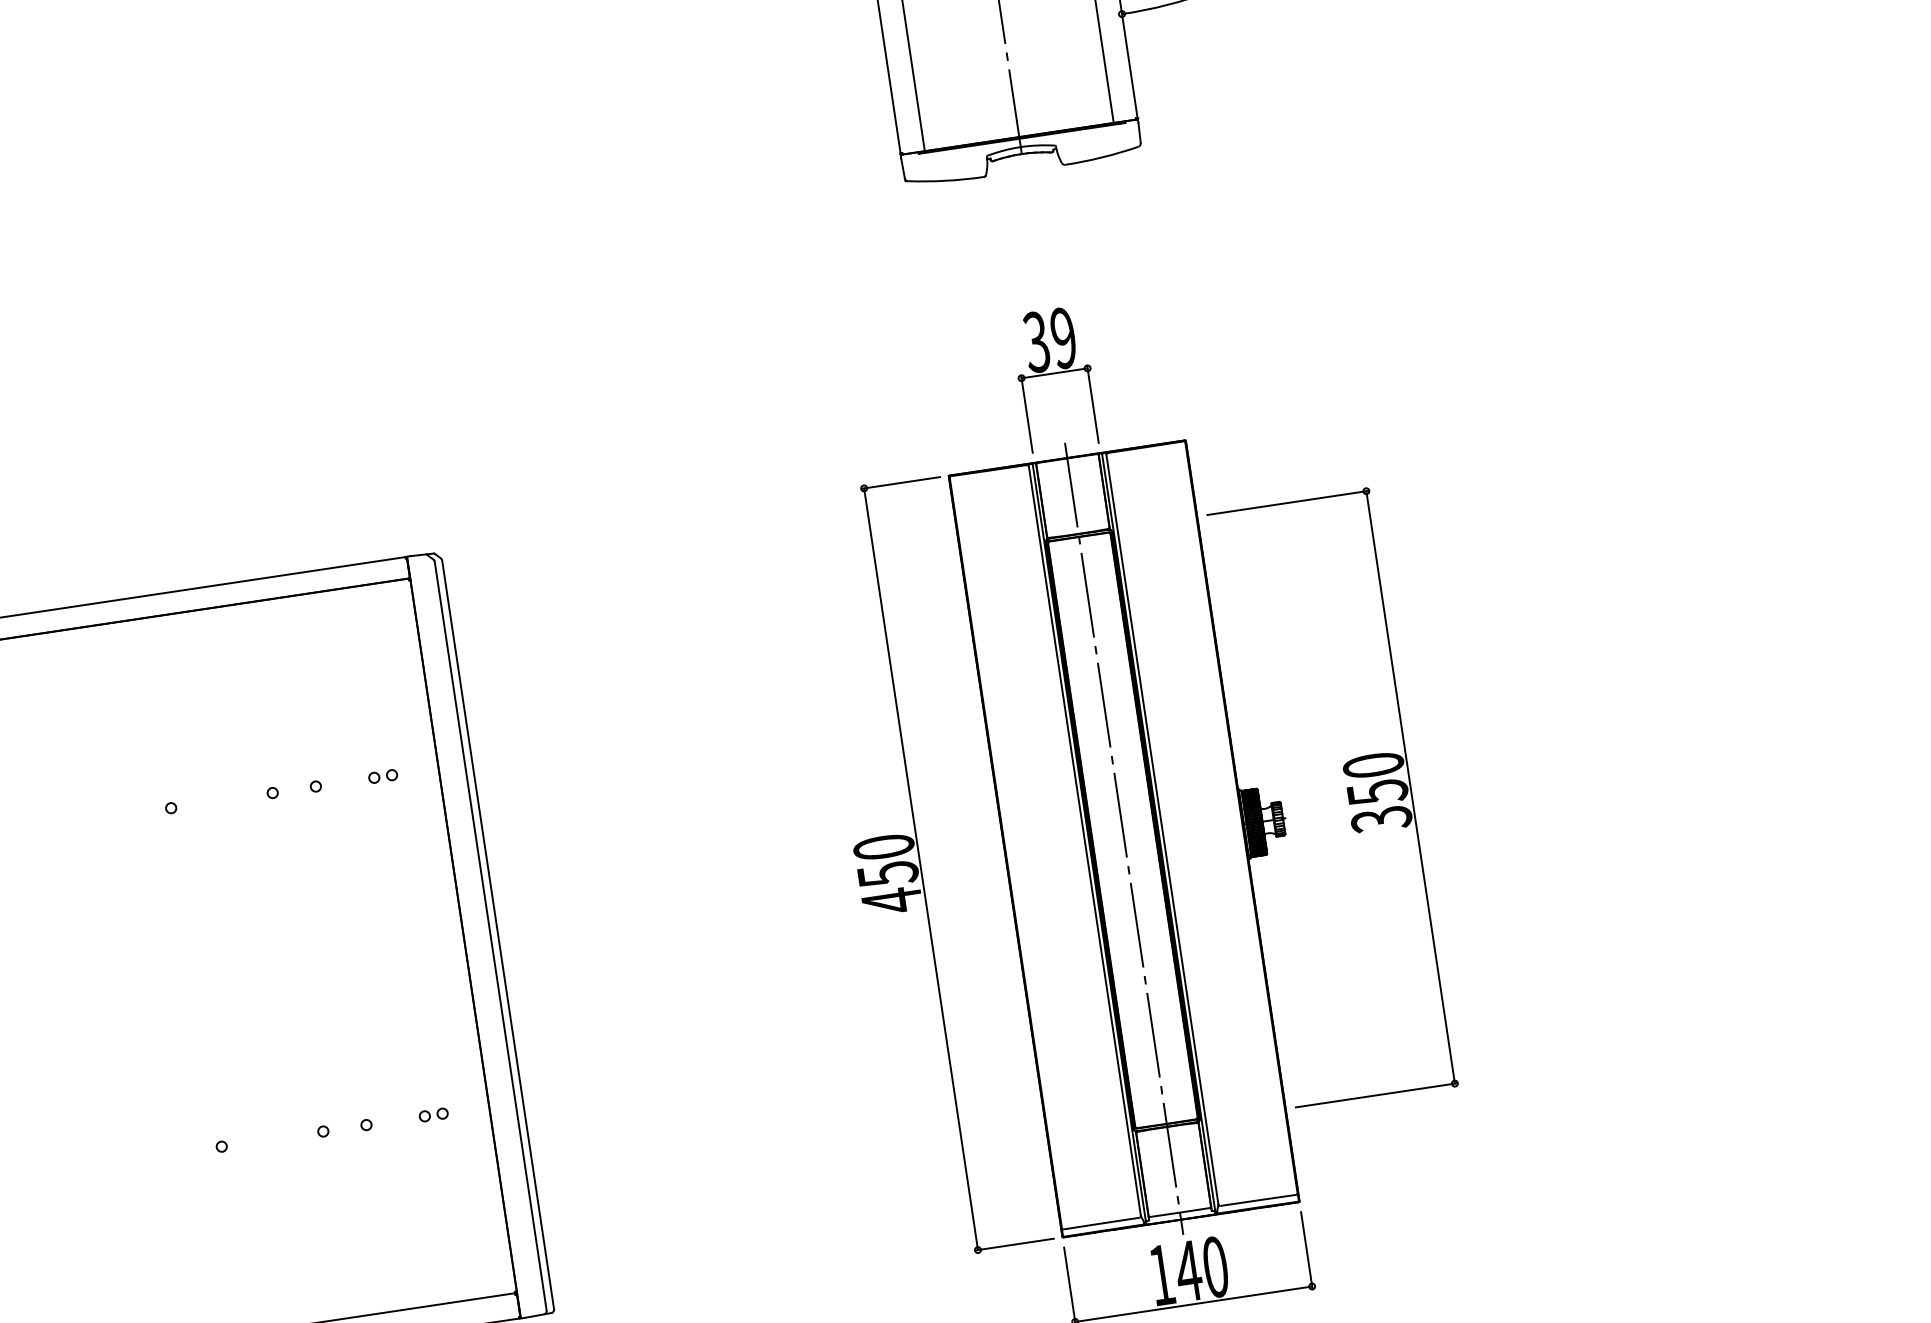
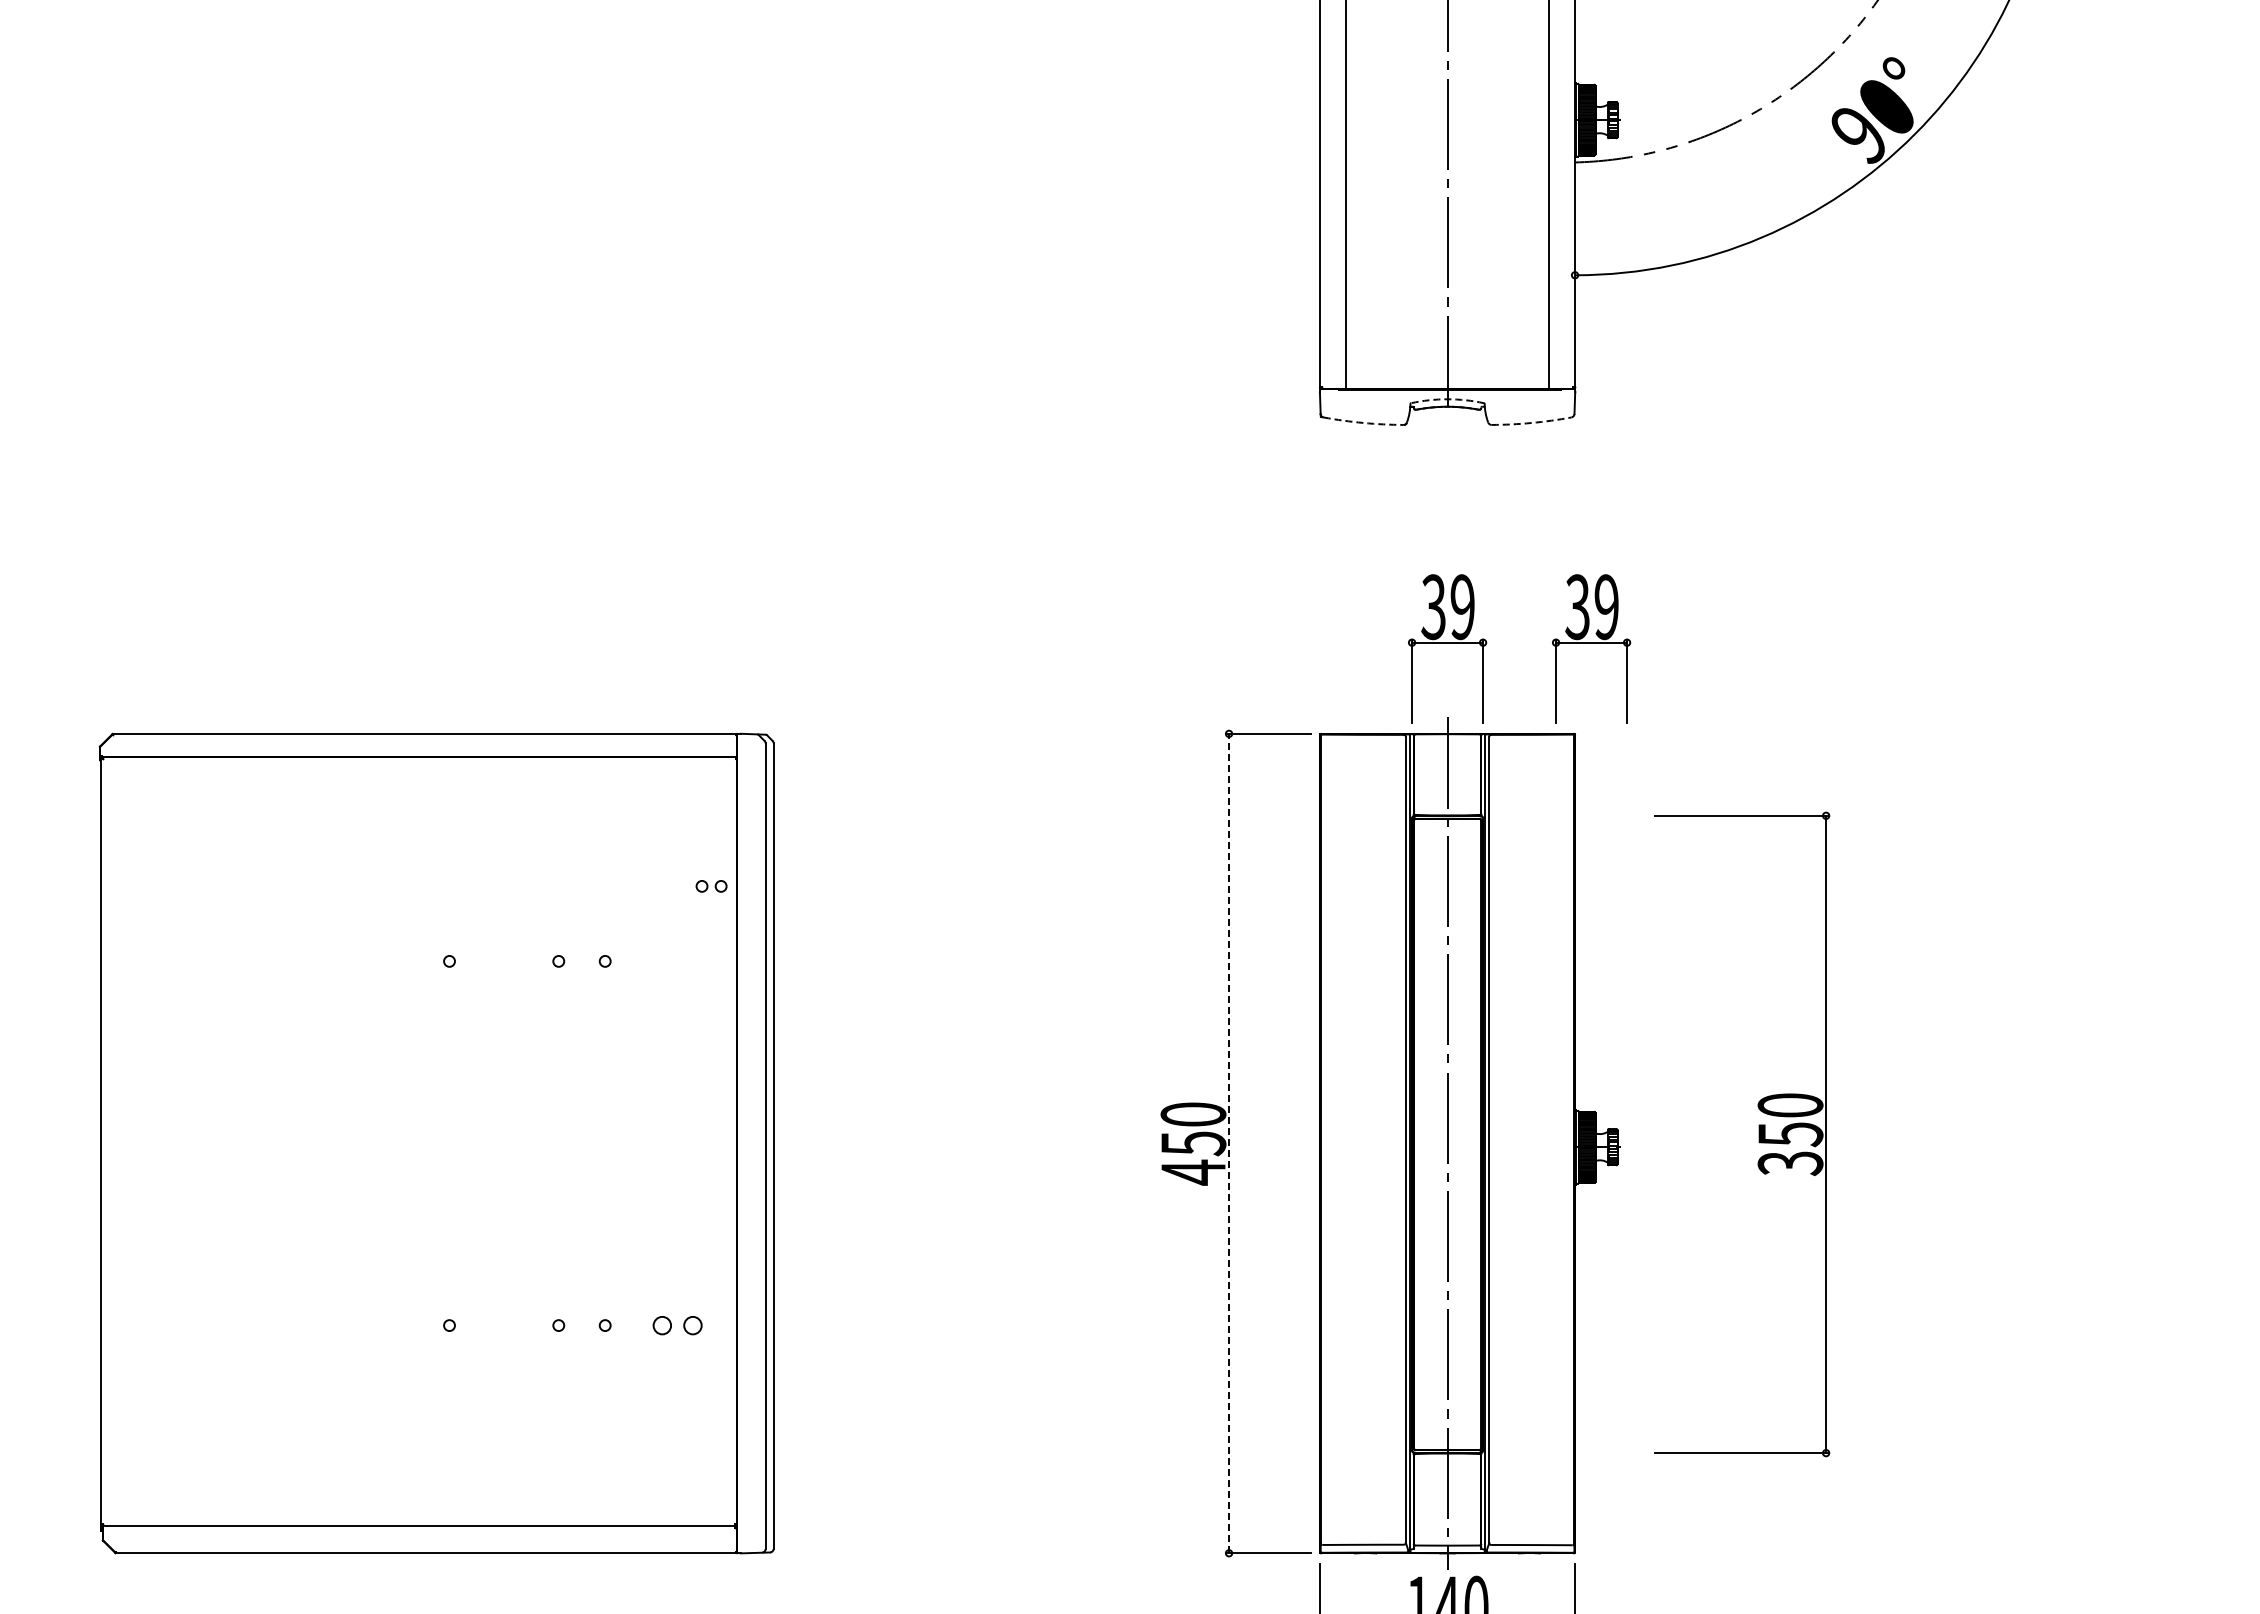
arc: (1020, 147) -> (1447, 399), solid -> dashed
arc: (1102, 157) -> (1531, 422), solid -> dashed
arc: (945, 180) -> (1363, 422), solid -> dashed
part: (1189, 358) -> (1591, 648), added
part: (383, 776) -> (711, 886), moved
part: (1347, 796) -> (1758, 1134), moved
line: (921, 869) -> (1229, 1143), solid -> dashed
part: (433, 1114) -> (677, 1325), size x1.6

